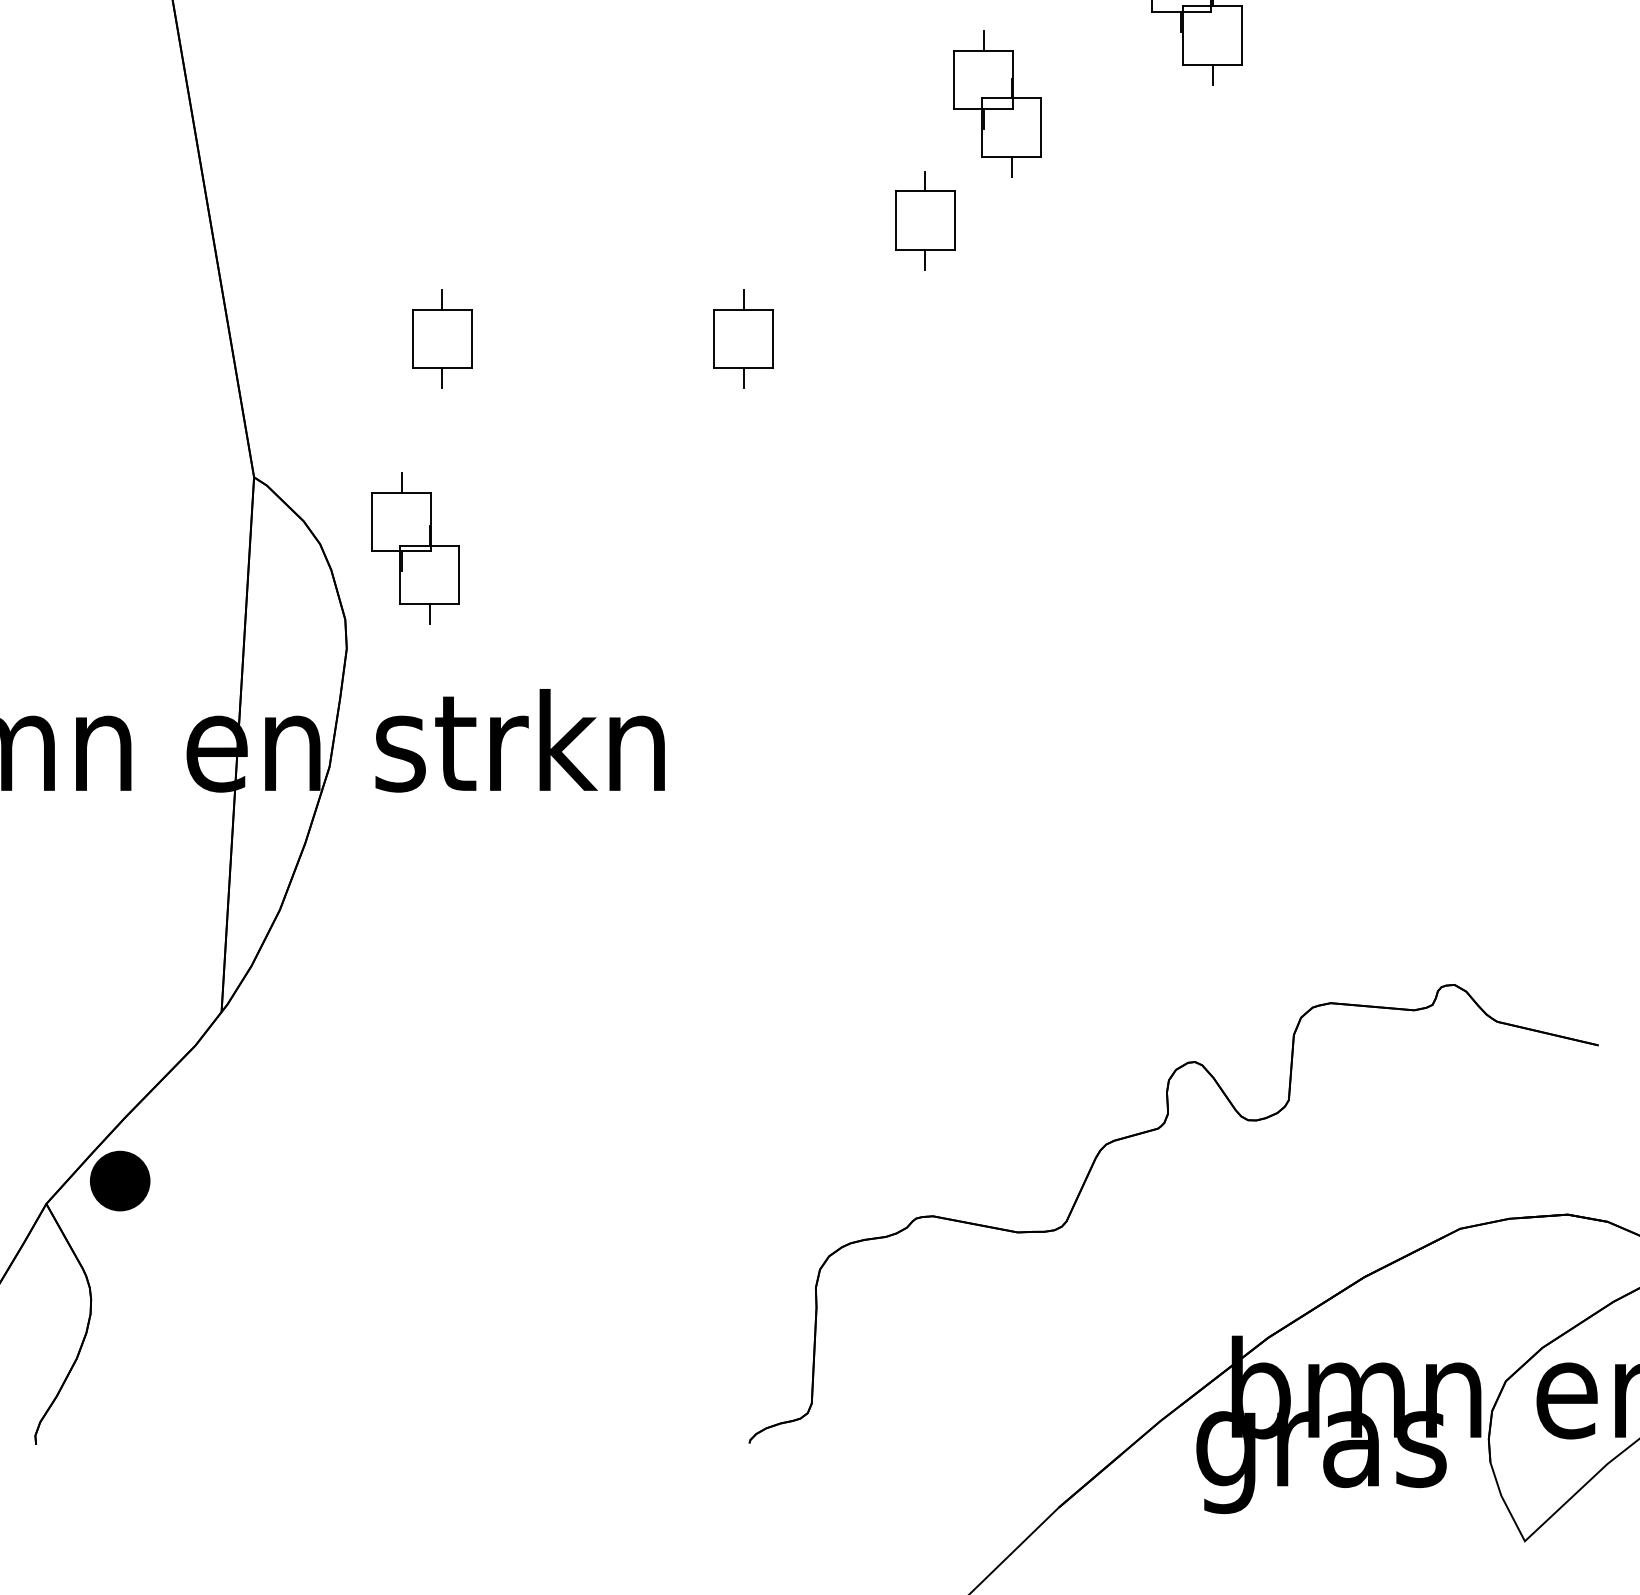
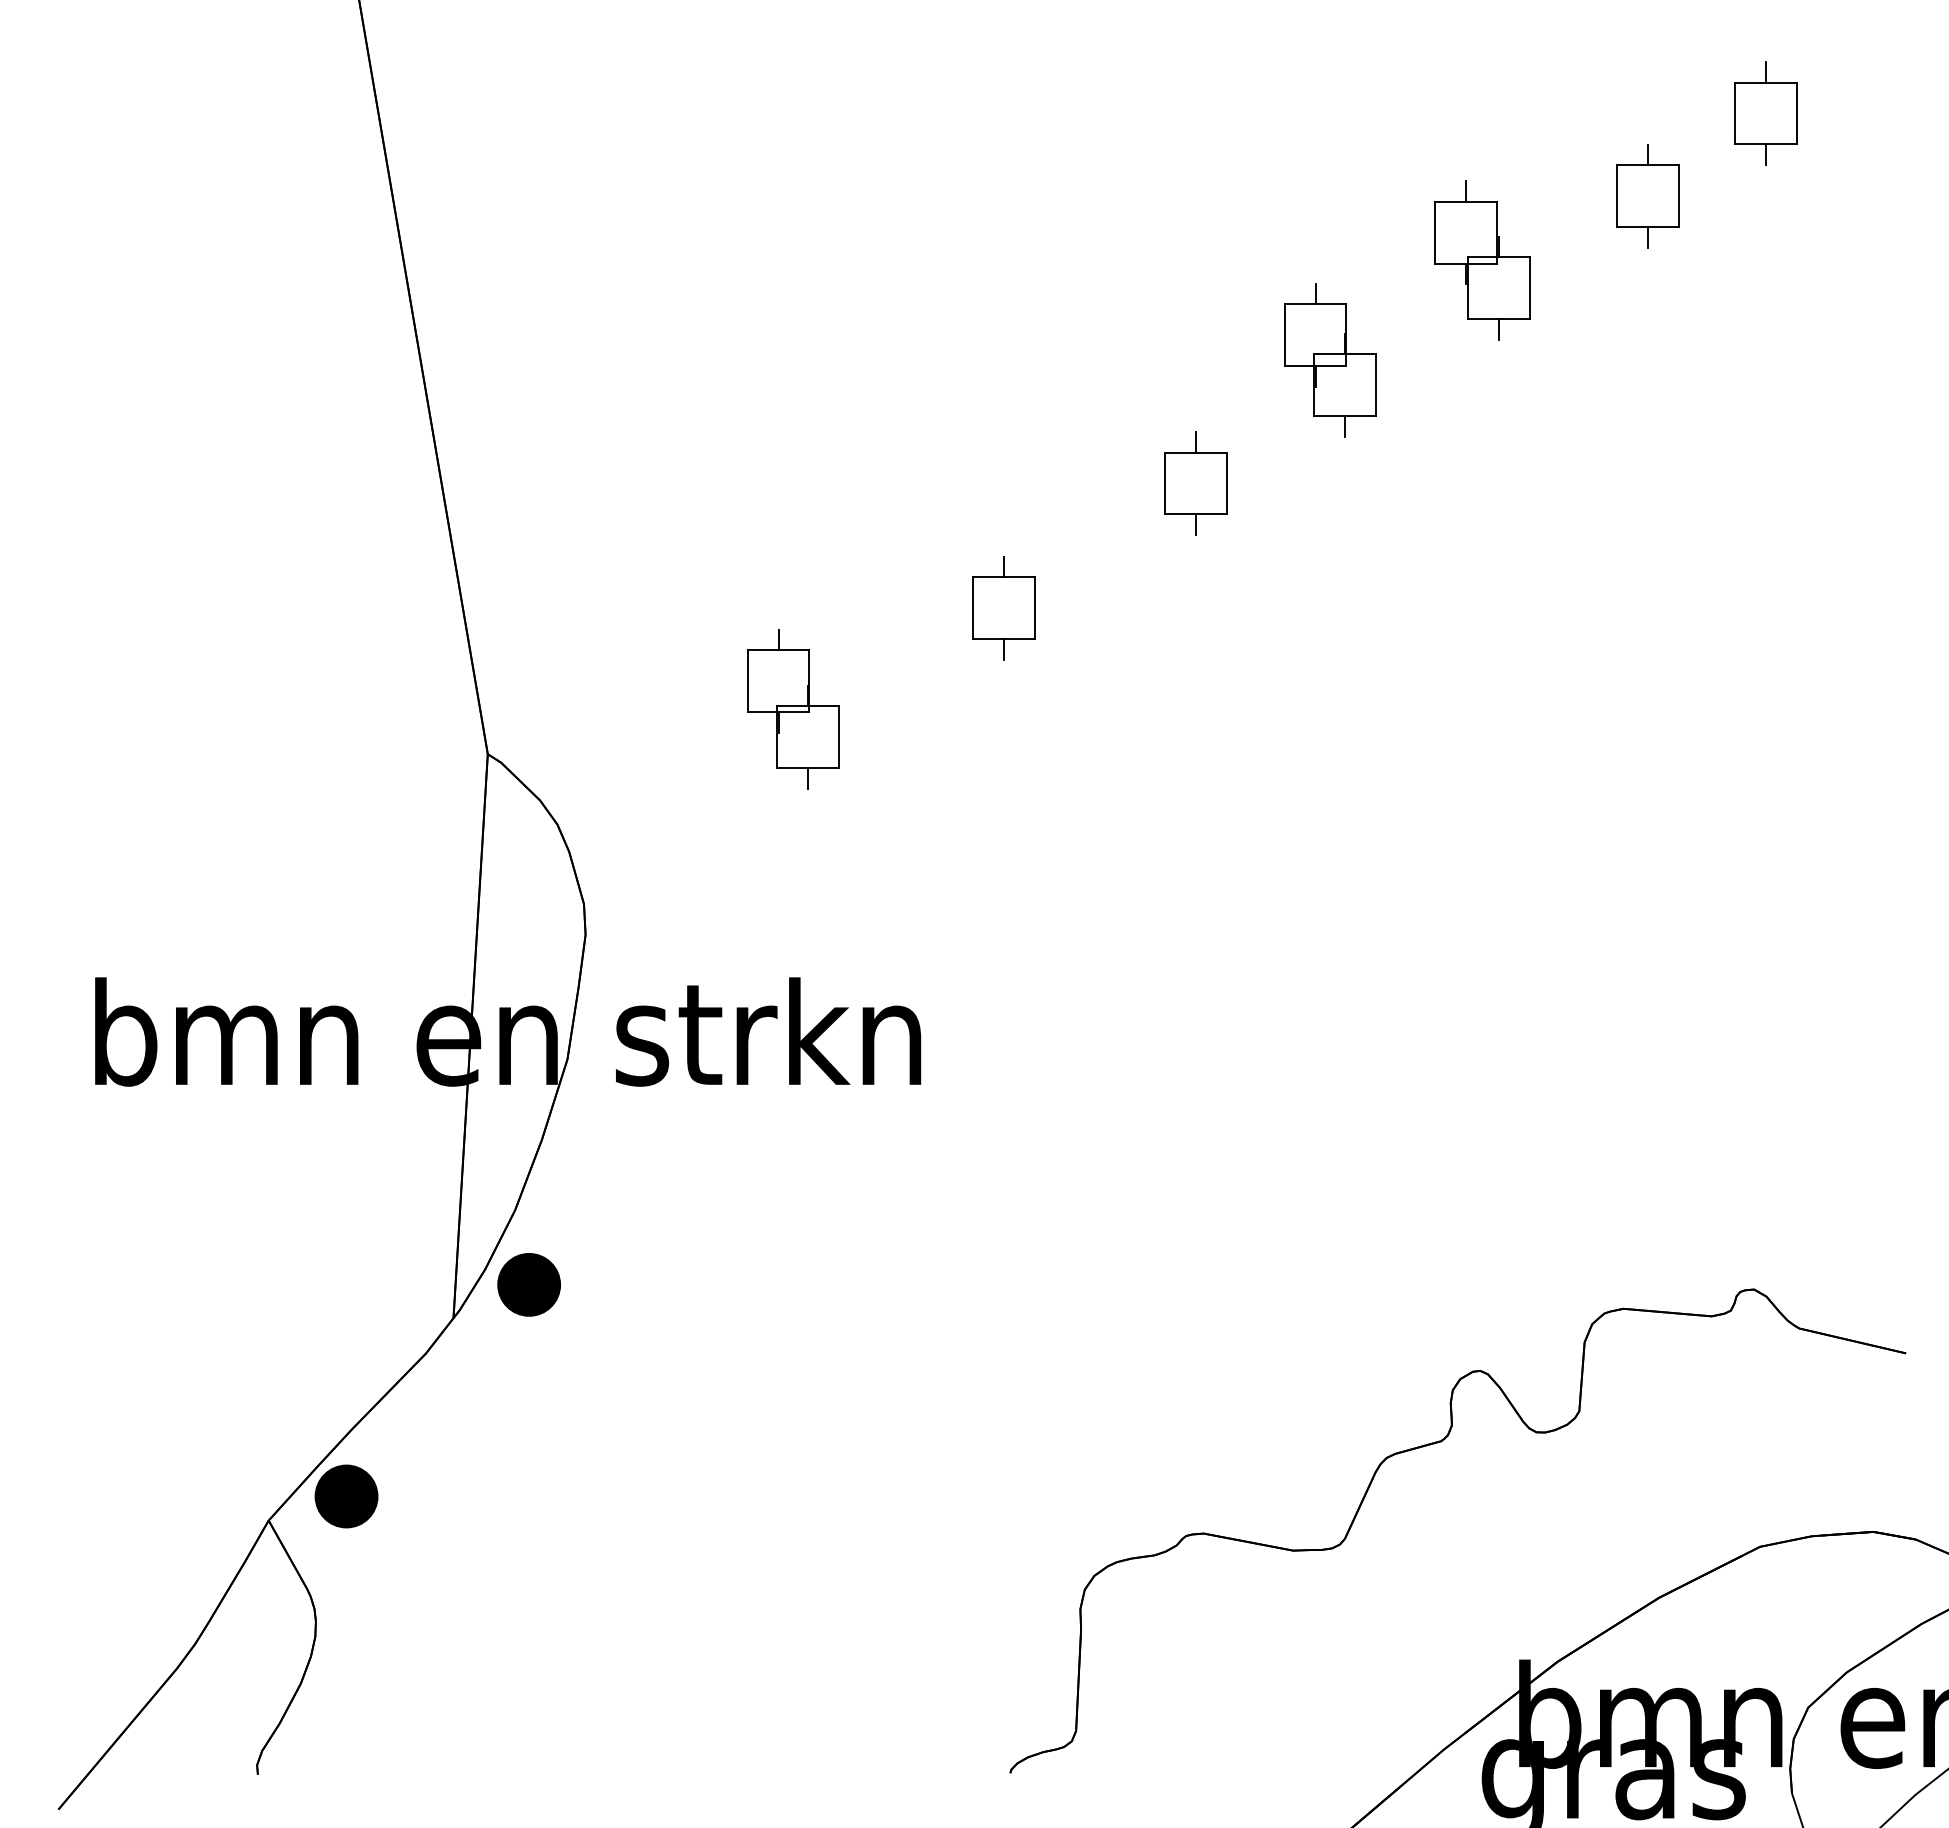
part: (997, 104) -> (1330, 360), moved
part: (441, 339) -> (685, 608), removed
part: (415, 548) -> (793, 709), moved
part: (292, 980) -> (528, 1284), added

